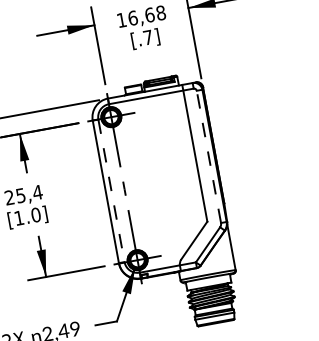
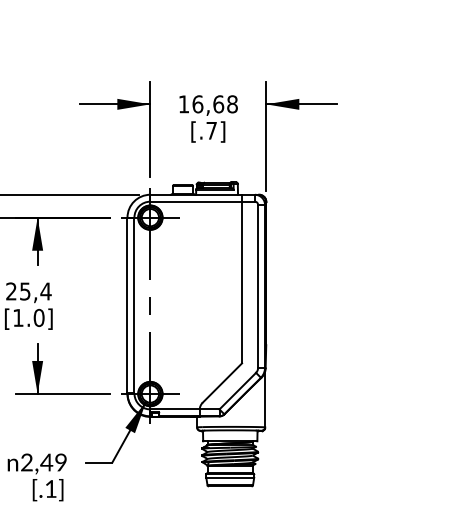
line: (209, 156) -> (258, 286), dashed -> solid
line: (111, 190) -> (134, 305), dashed -> solid

